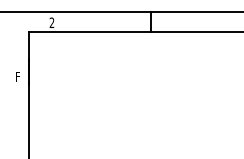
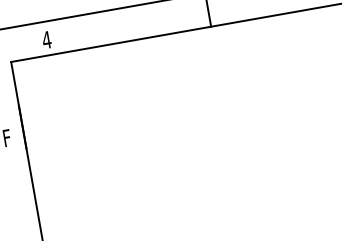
text: (51, 22) -> (45, 39), 2 -> 4

